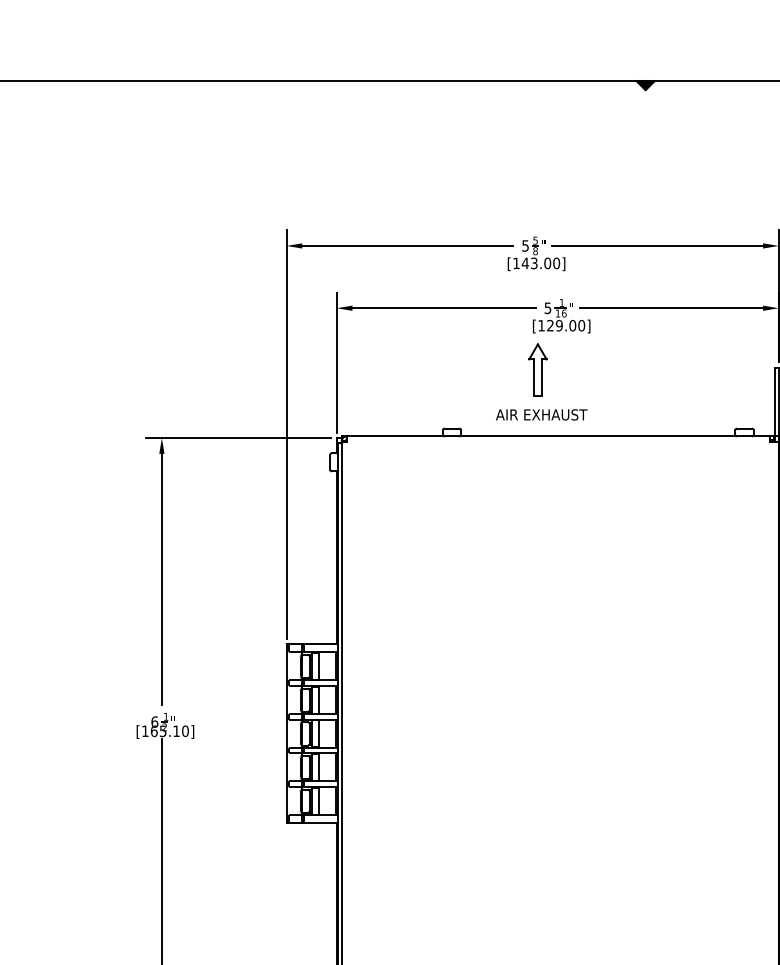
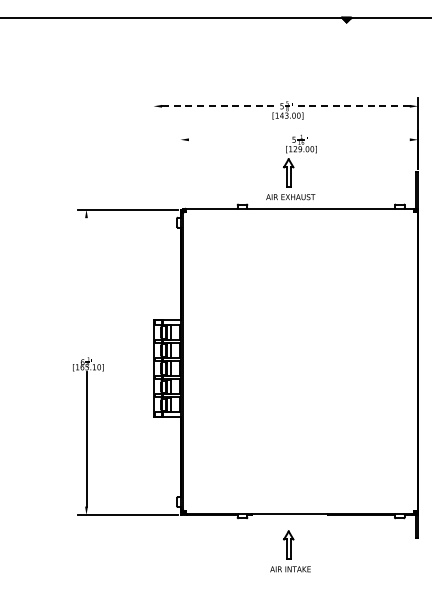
line: (407, 246) -> (218, 106), solid -> dashed
line: (658, 246) -> (353, 106), solid -> dashed
line: (442, 307) -> (237, 139), removed
line: (671, 307) -> (360, 139), removed
line: (336, 361) -> (180, 168), removed
line: (286, 434) -> (153, 207), removed
line: (161, 579) -> (86, 285), removed

